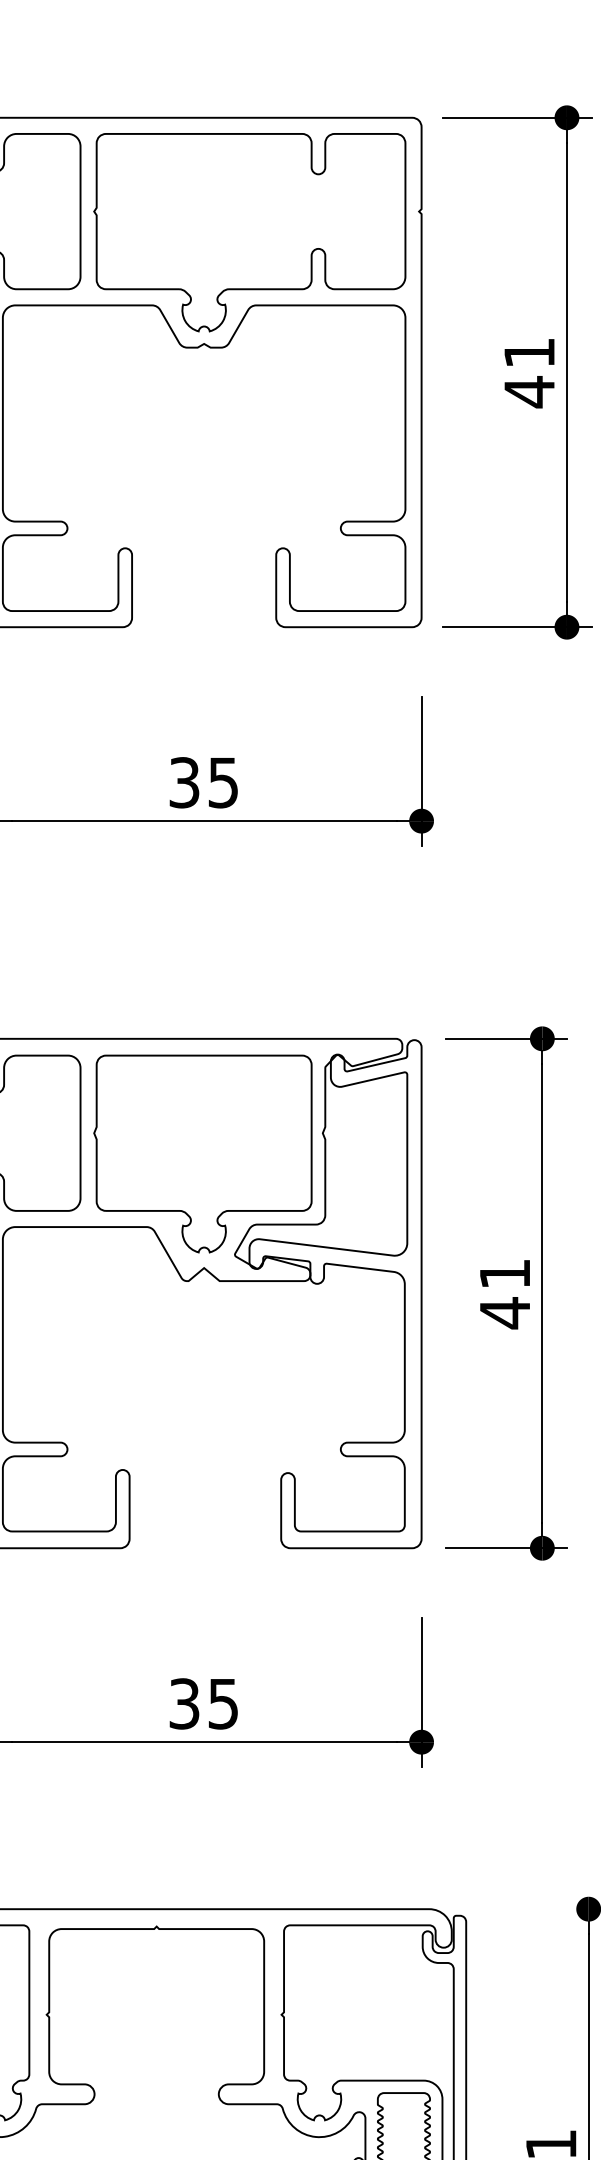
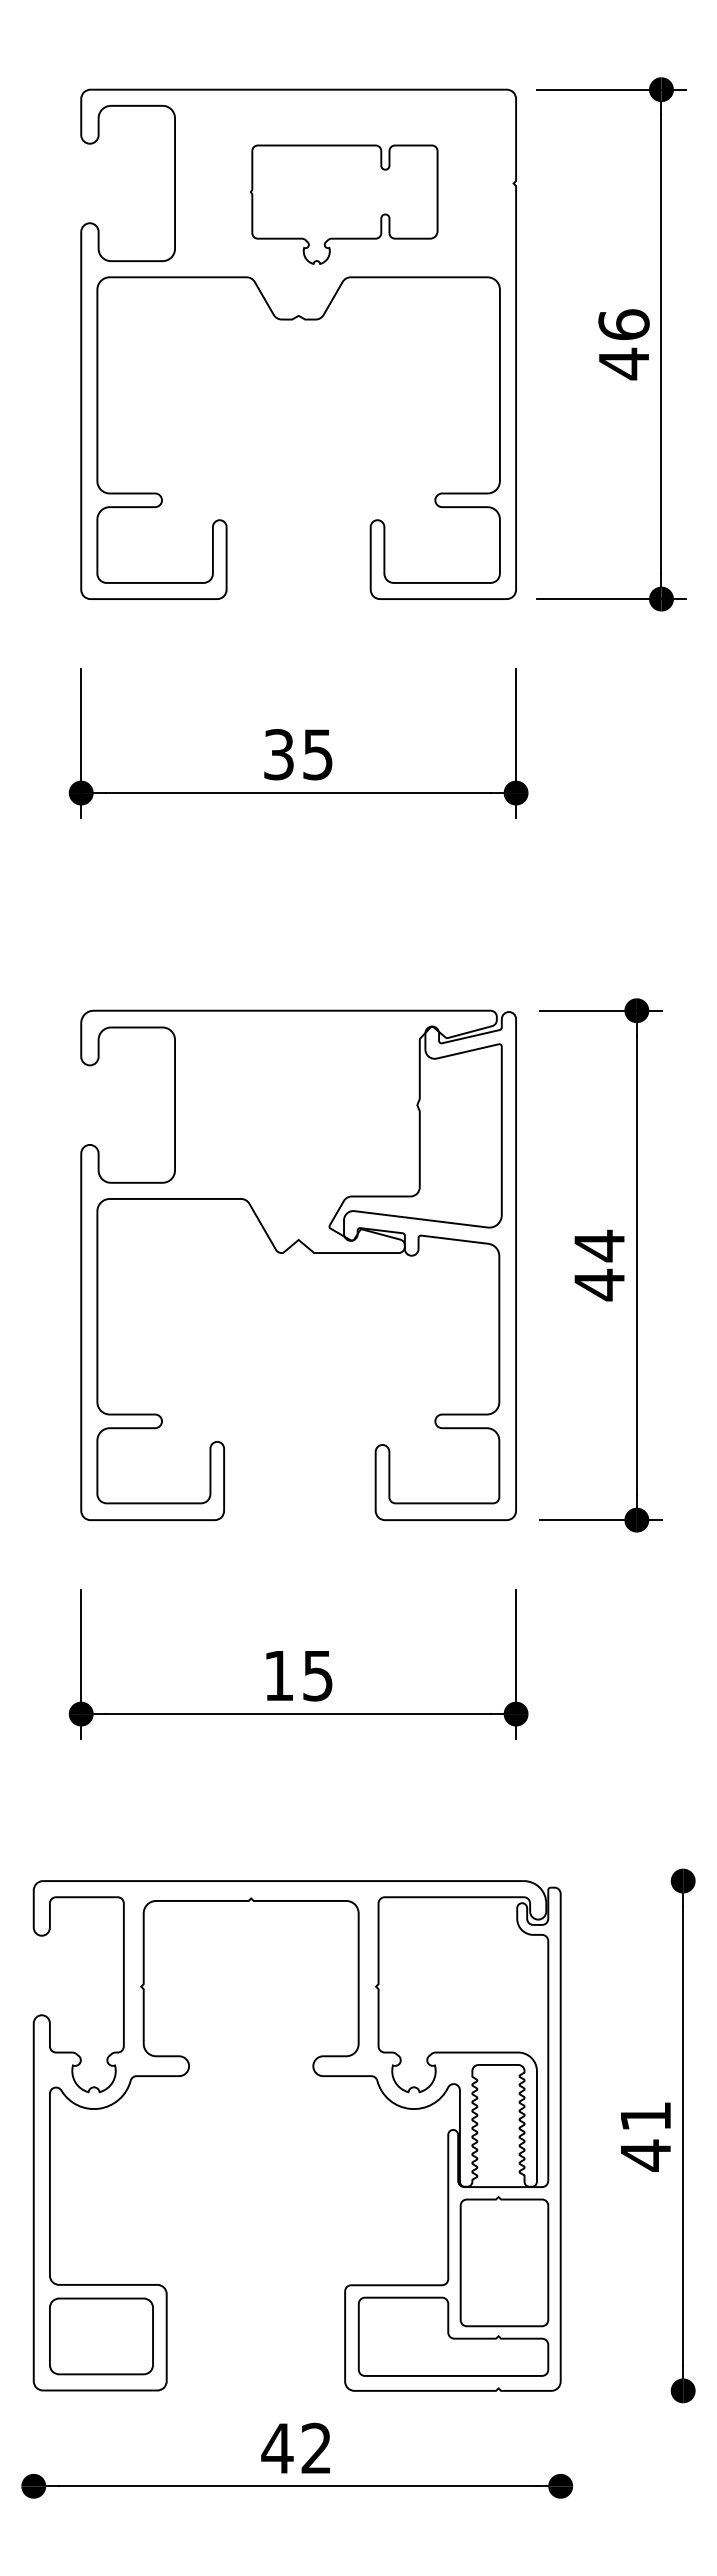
part: (248, 232) -> (343, 204), size x0.6
text: (528, 352) -> (623, 324), 41 -> 46
part: (201, 1153) -> (296, 1125), removed
text: (504, 1273) -> (599, 1245), 41 -> 44
text: (183, 1703) -> (278, 1675), 35 -> 15

